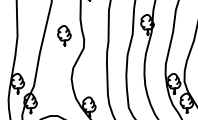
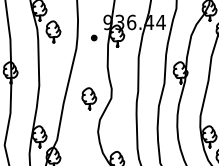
part: (64, 35) -> (89, 98), moved

